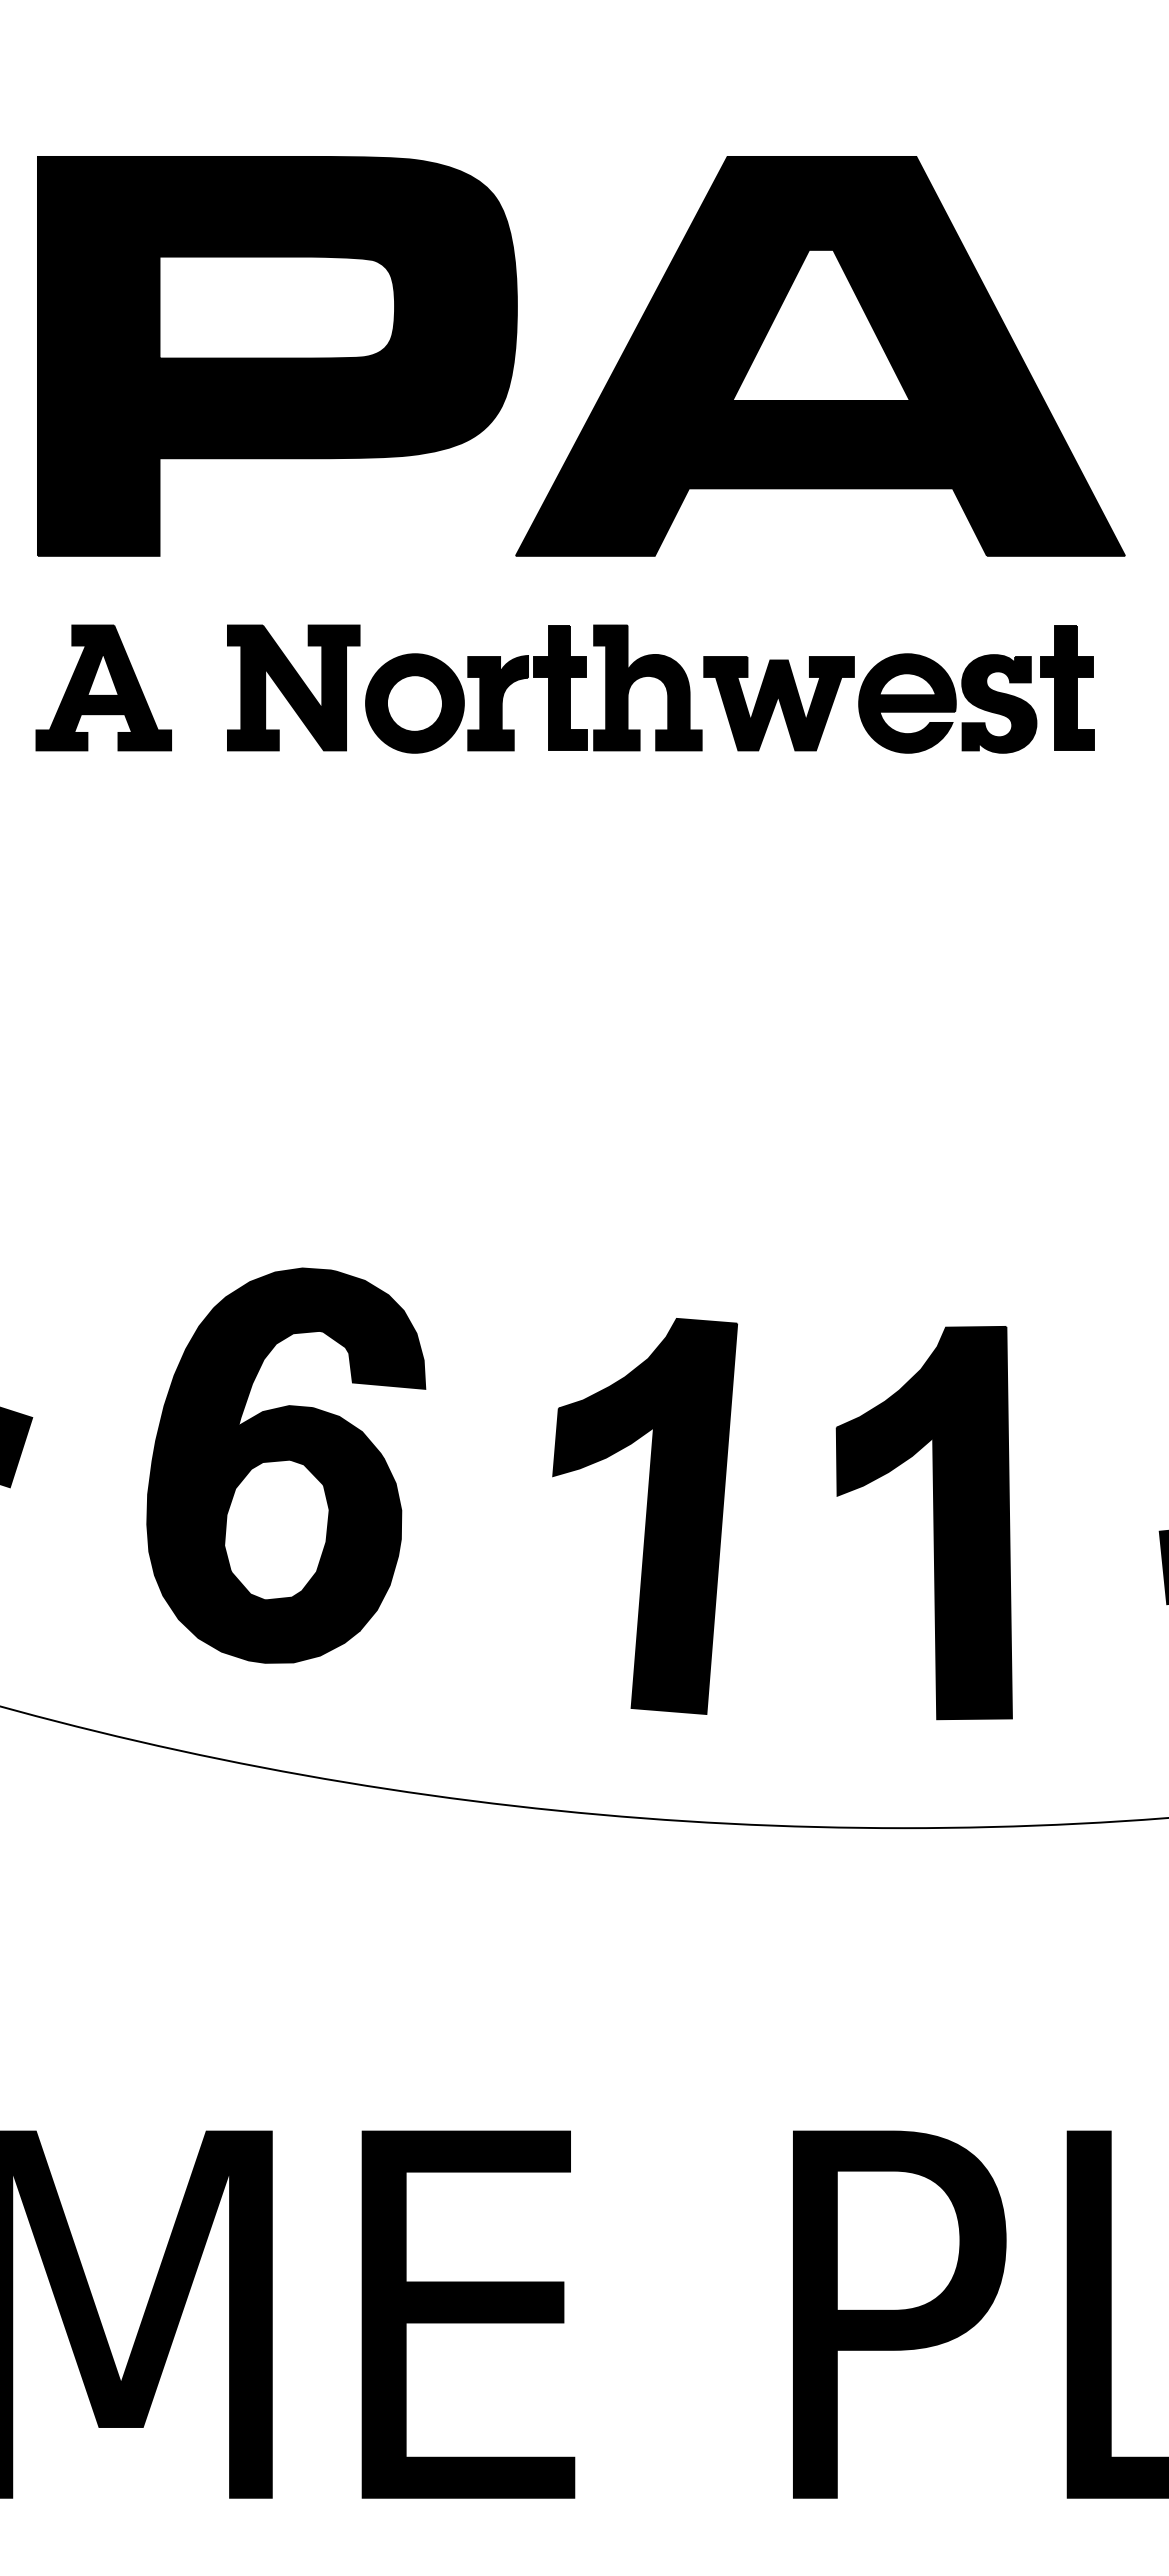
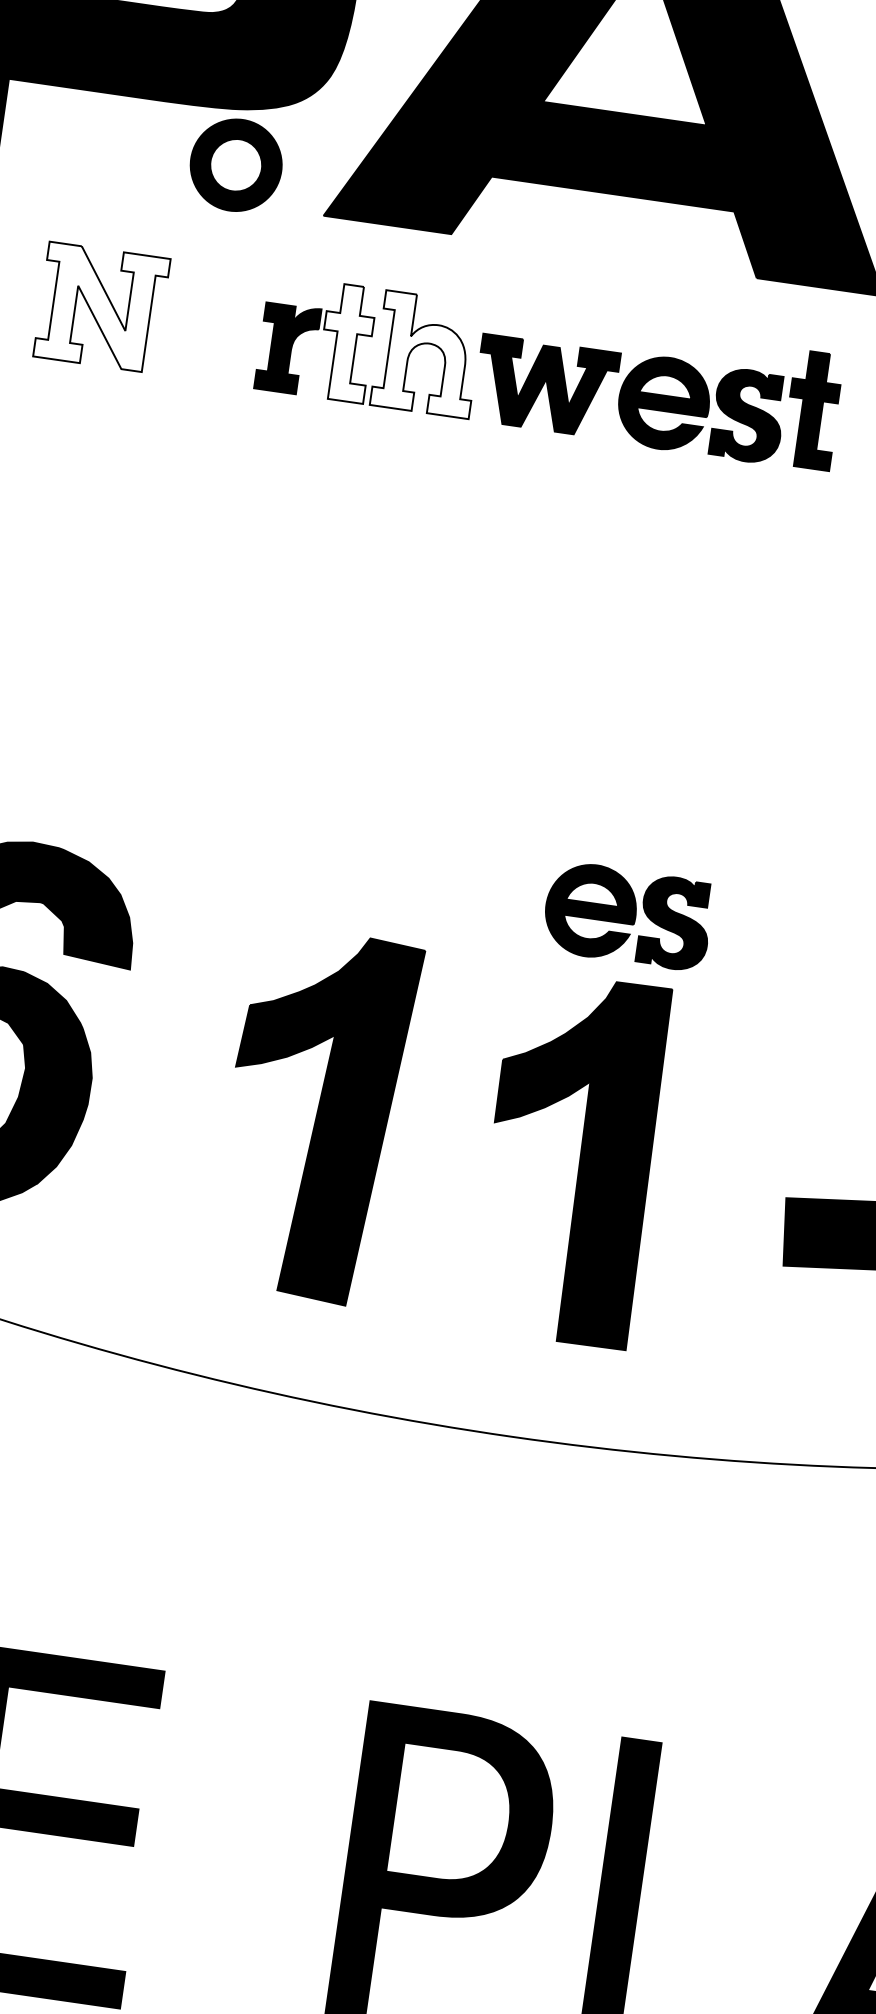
fill: (293, 687) -> (101, 307), removed
fill: (559, 687) -> (346, 342), removed
fill: (647, 687) -> (427, 354), removed
part: (414, 703) -> (235, 165), moved
part: (947, 1255) -> (627, 916), added

